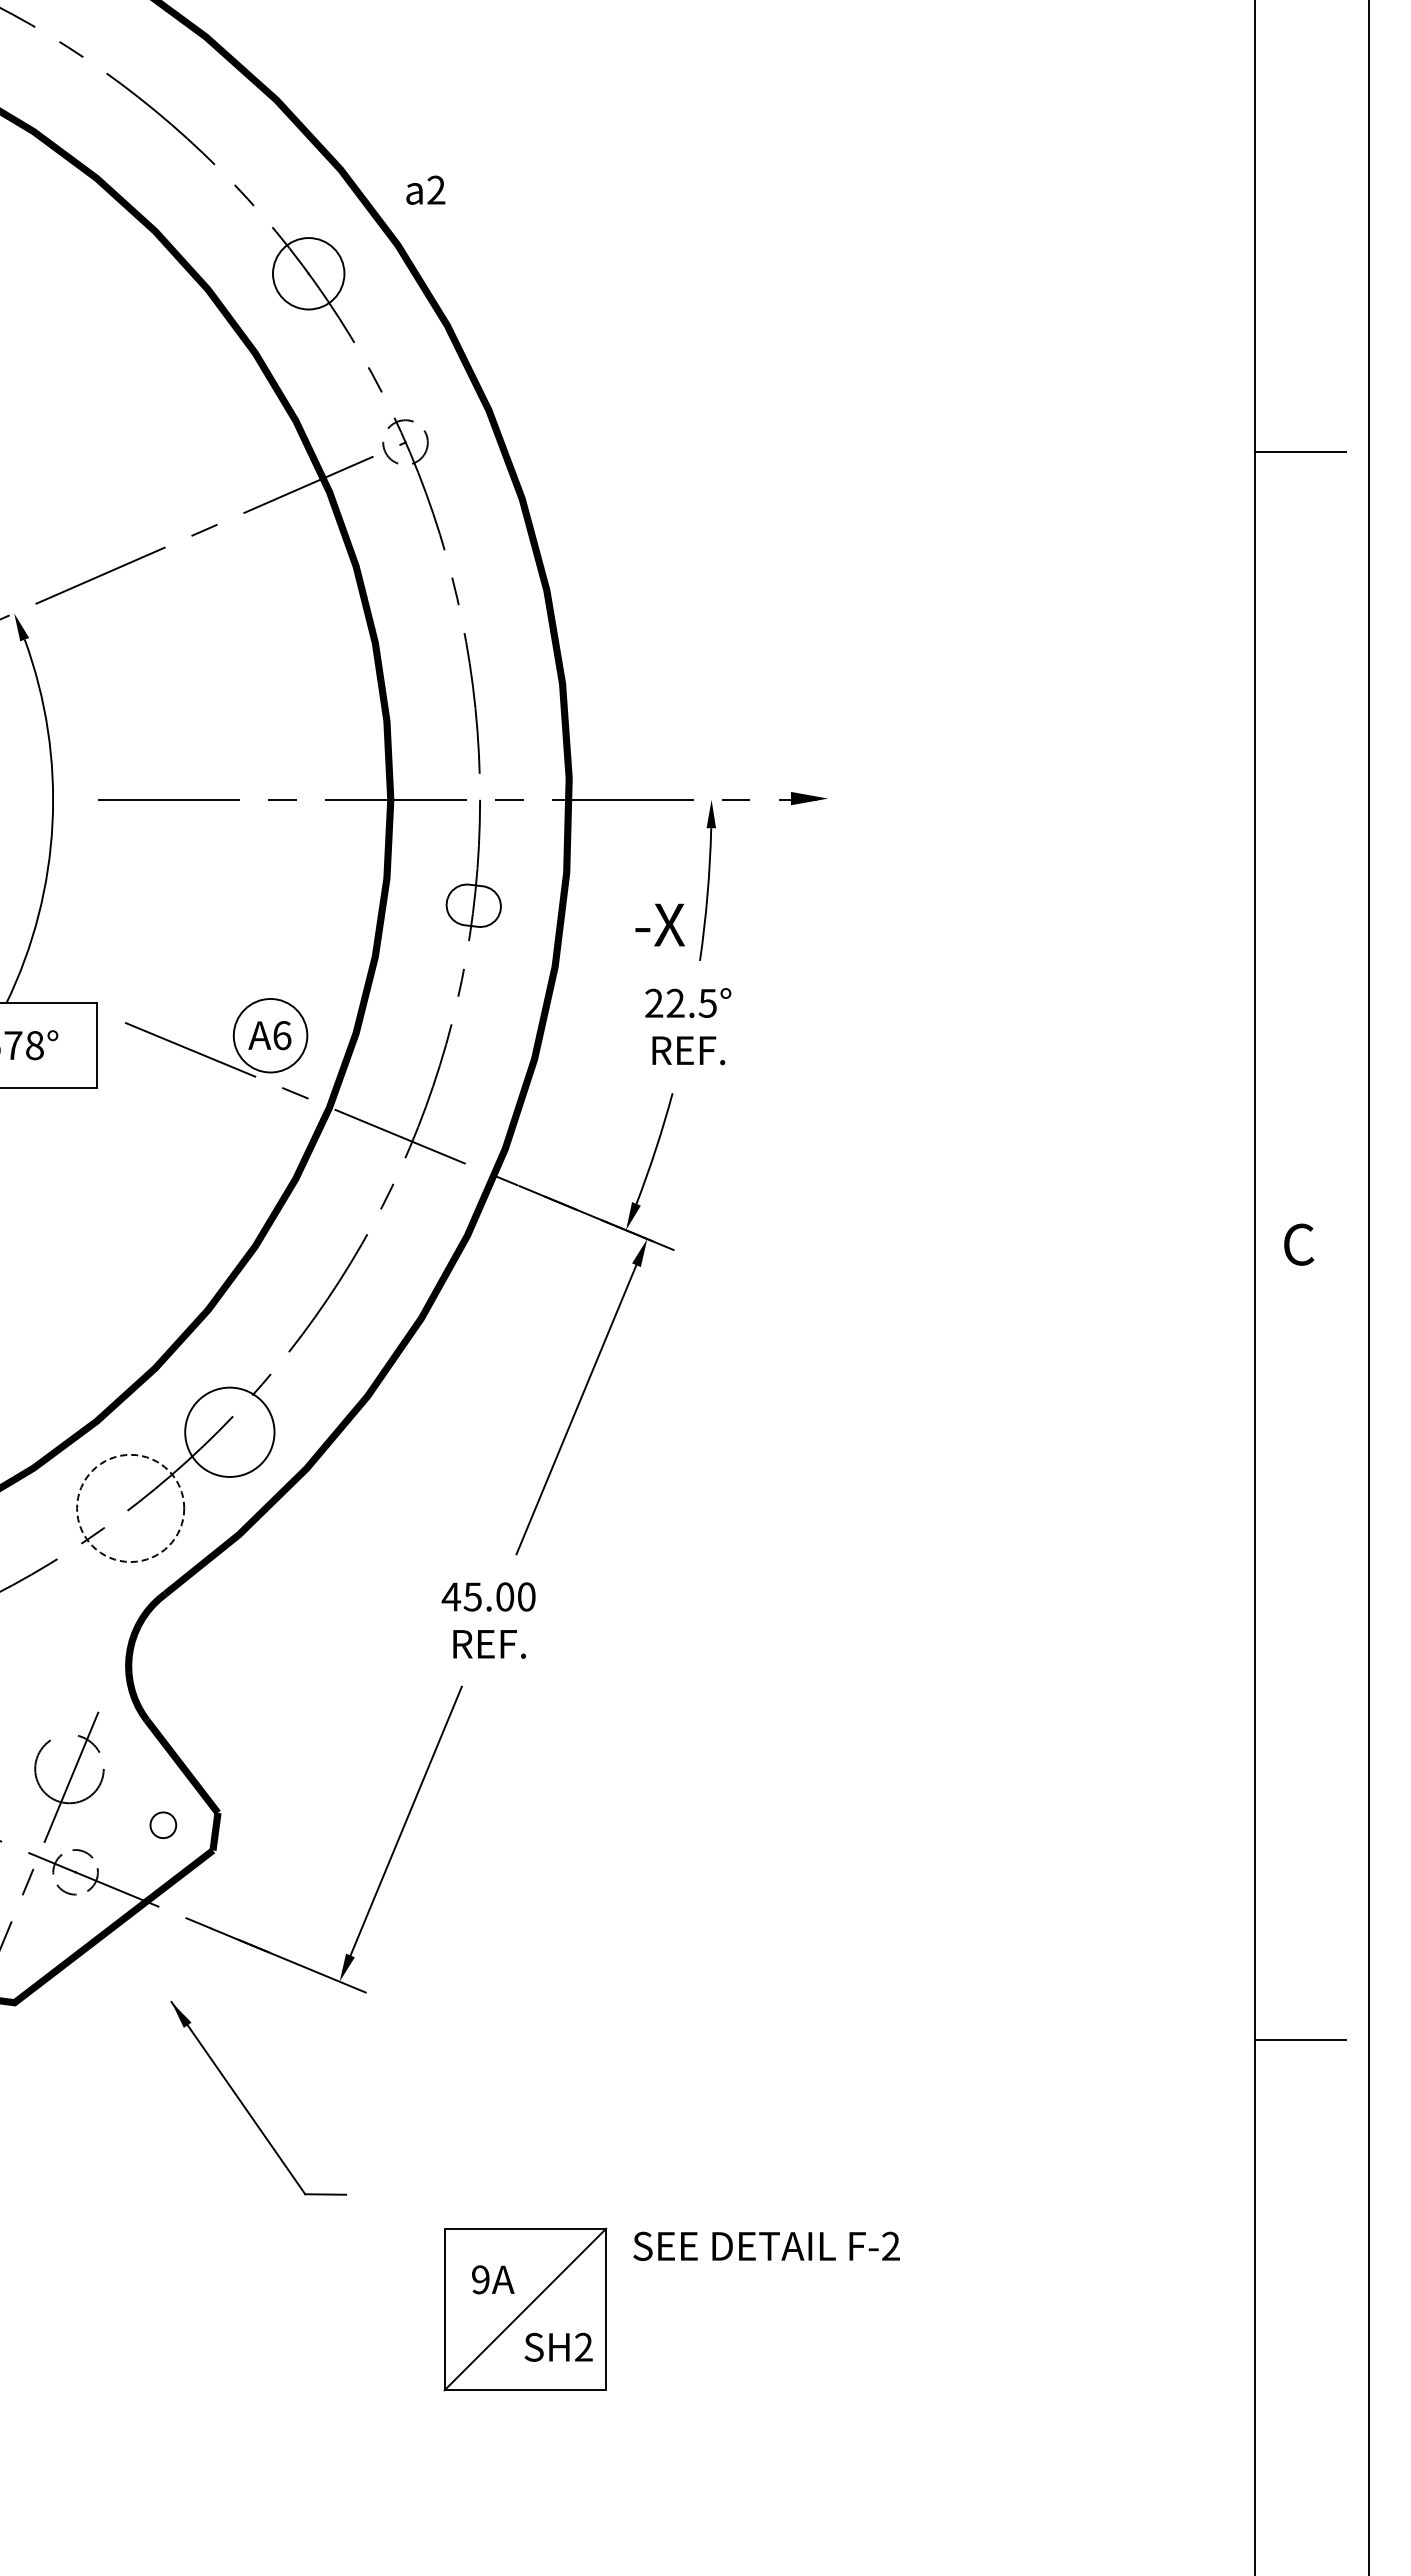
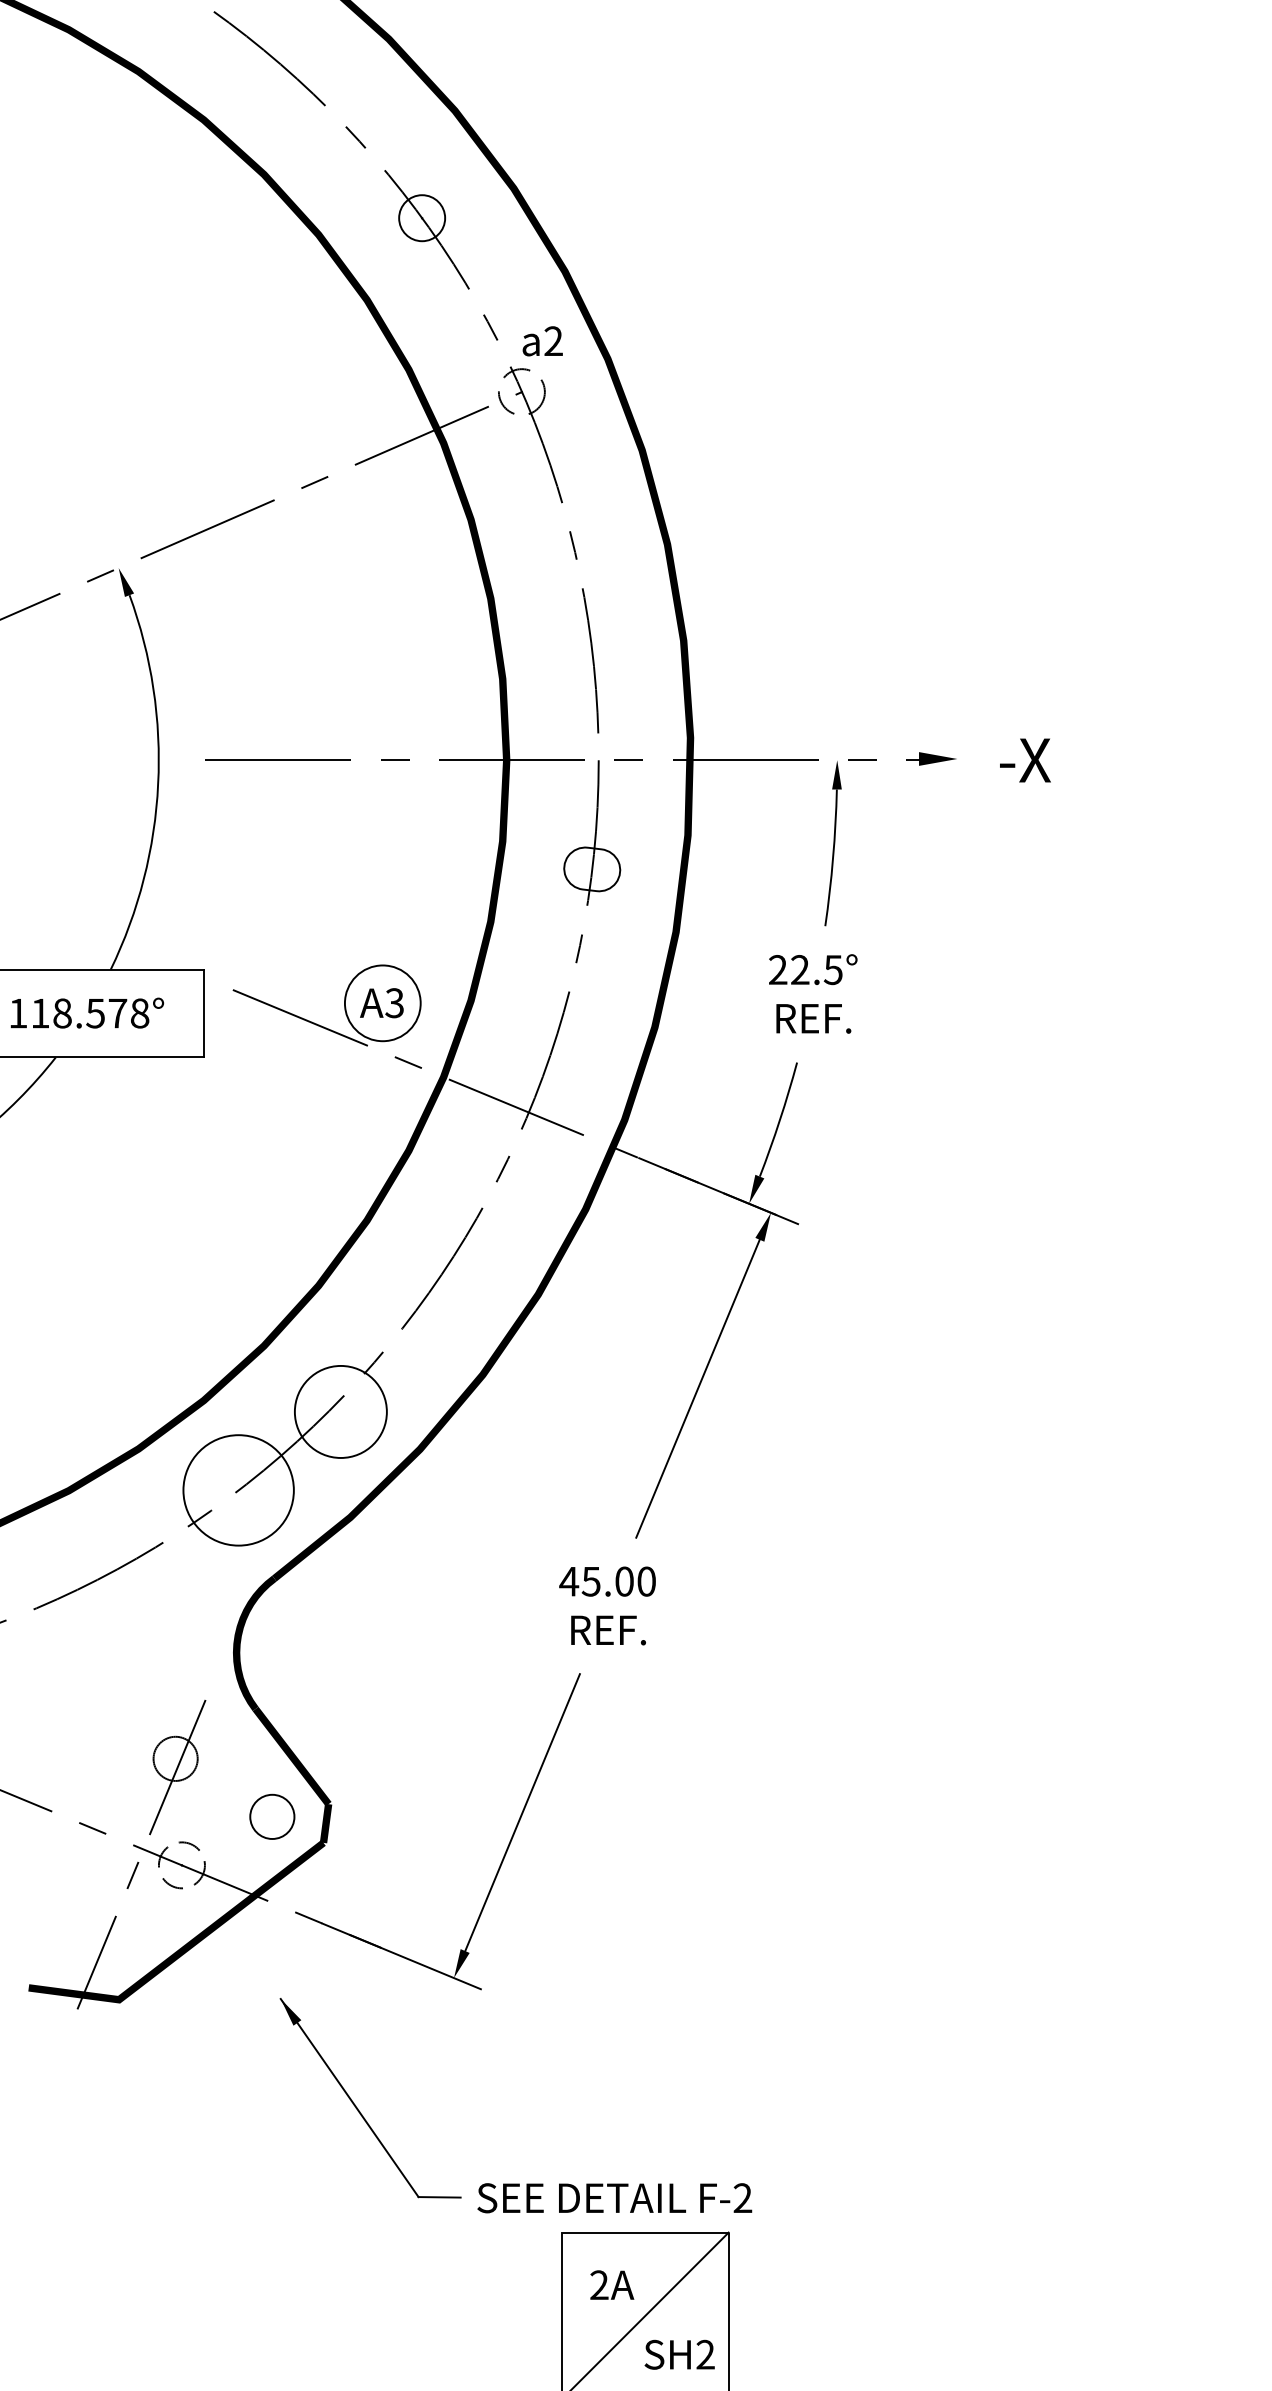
text: (425, 189) -> (542, 340), moved
circle: (308, 273) -> (421, 217), size x0.62
text: (659, 924) -> (1024, 759), moved
text: (282, 1035) -> (395, 1003), A6 -> A3
circle: (130, 1508) -> (238, 1490), dashed -> solid
circle: (69, 1768) -> (175, 1758), size x0.62
circle: (162, 1824) -> (271, 1816), size x1.67
text: (766, 2245) -> (614, 2197), moved
text: (480, 2279) -> (599, 2284), 9A -> 2A

